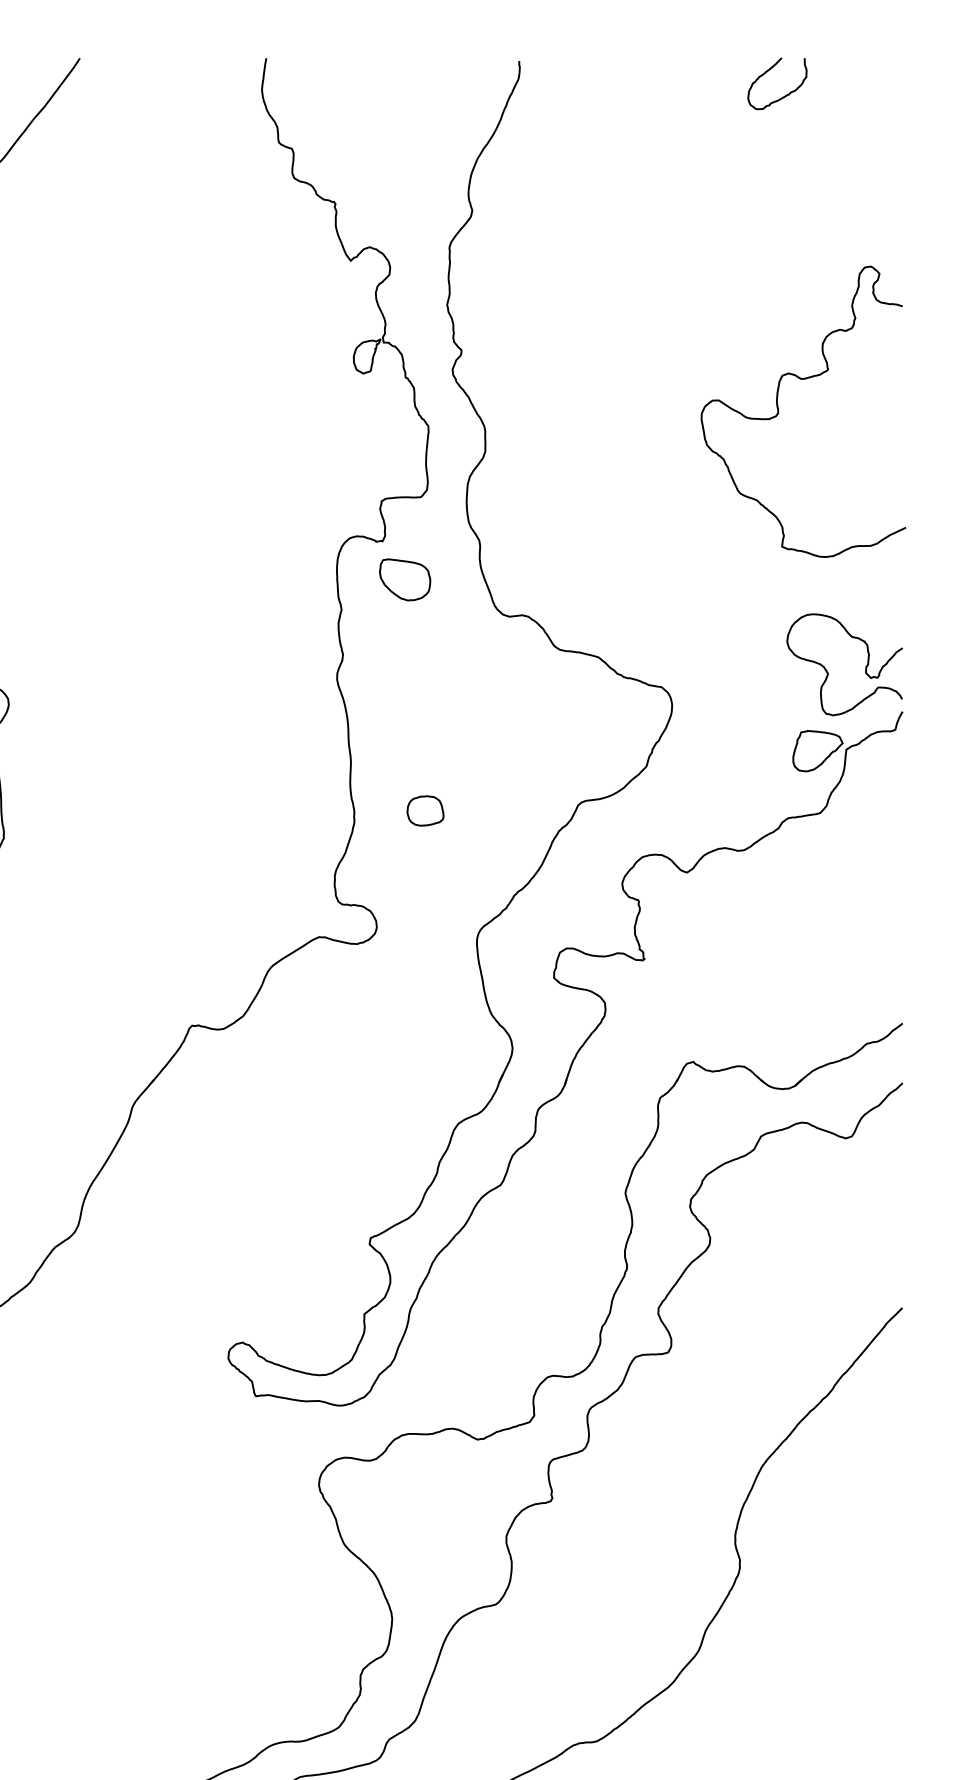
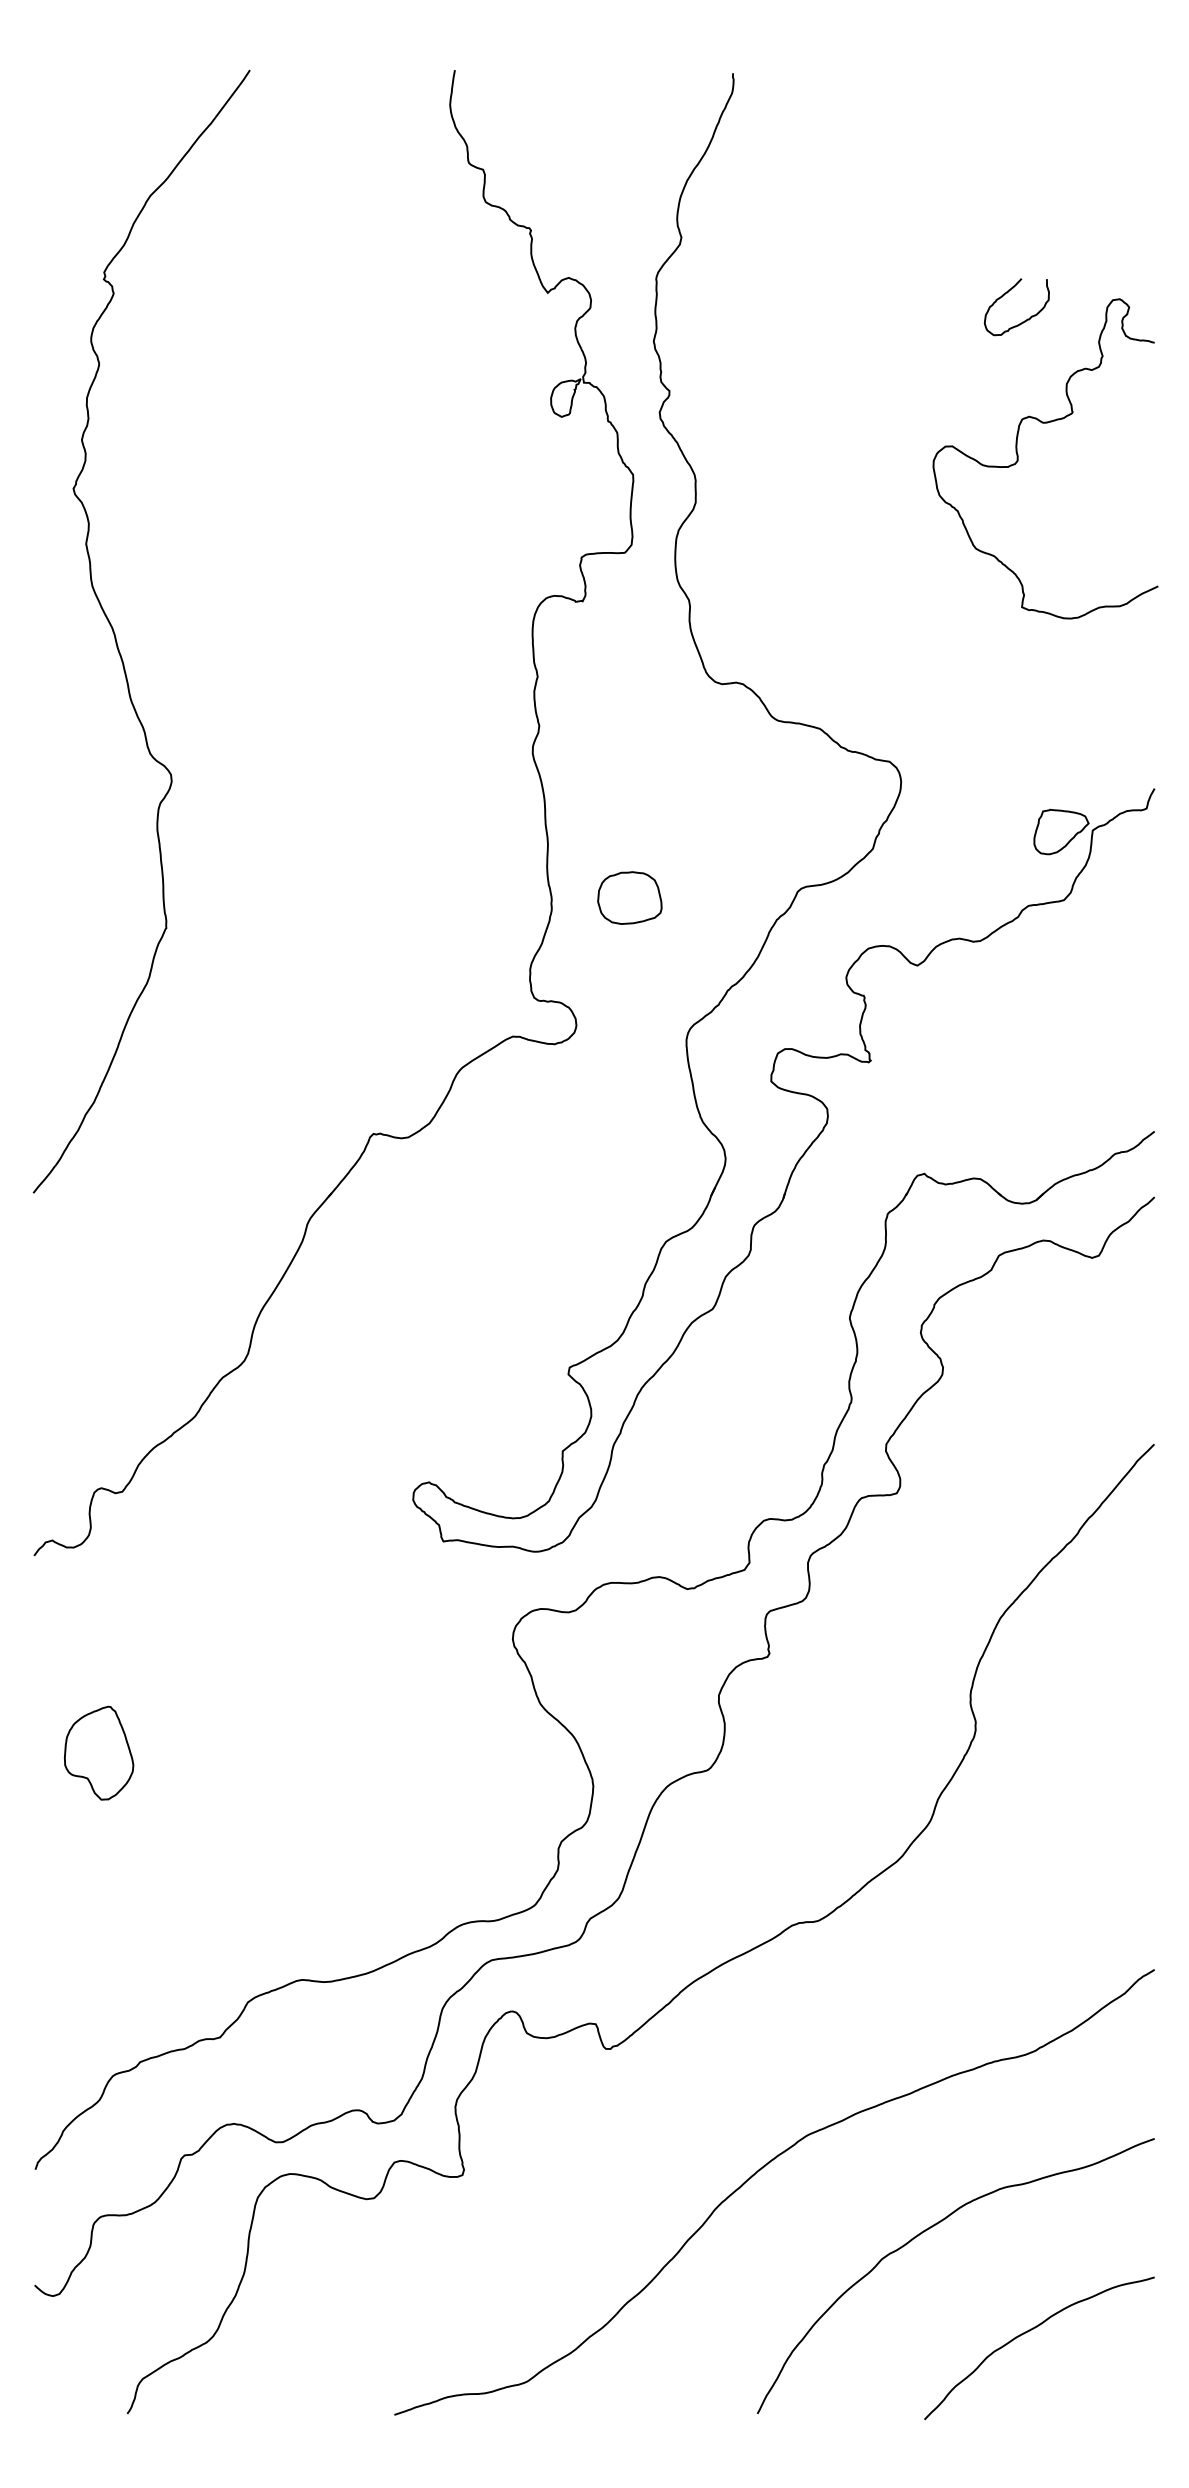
curve: (782, 96) -> (1022, 321), moved
part: (405, 579) -> (607, 643), removed
curve: (827, 671) -> (1072, 744), removed
part: (425, 810) -> (629, 897), size x1.6

